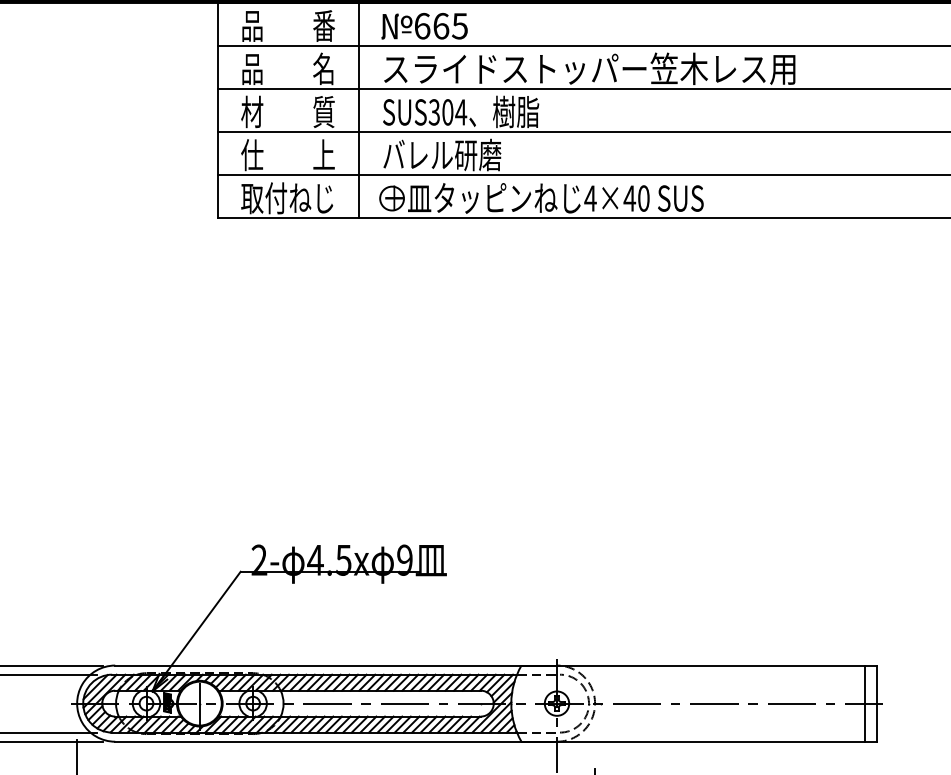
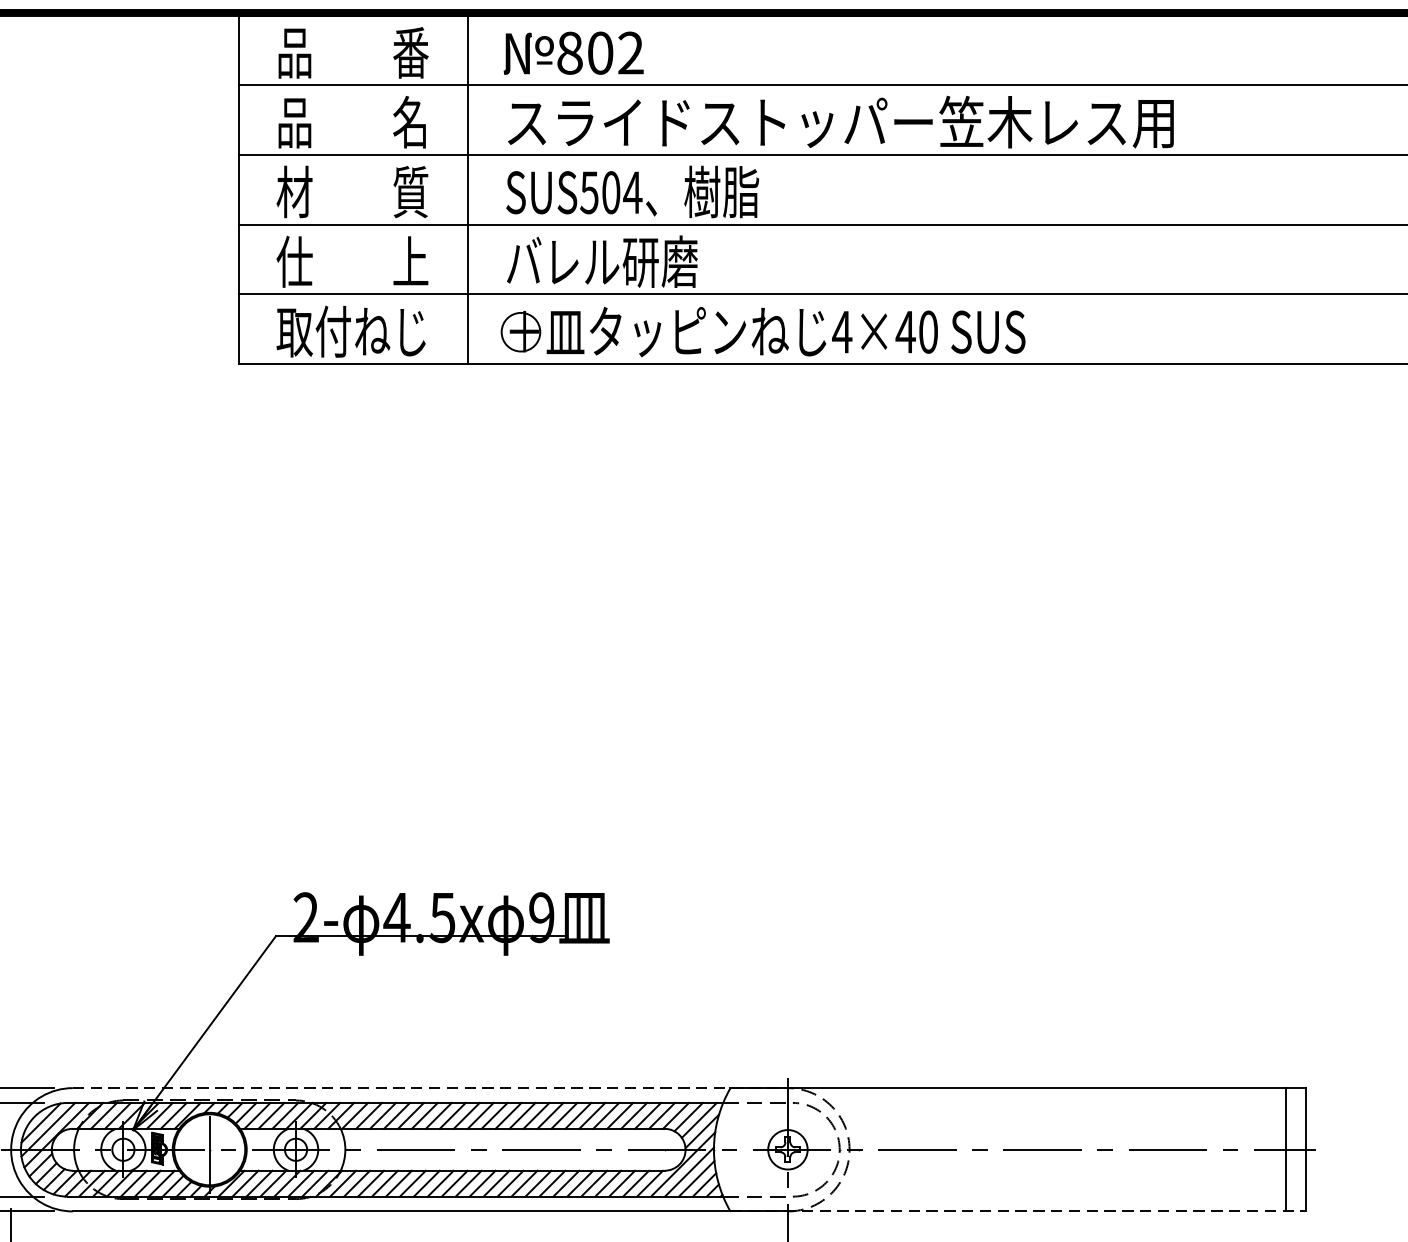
text: (440, 25) -> (599, 52), 665 -> 802
text: (434, 112) -> (589, 192), SUS304 -> SUS504
line: (336, 665) -> (430, 1088), solid -> dashed
line: (699, 741) -> (1018, 1211), solid -> dashed

